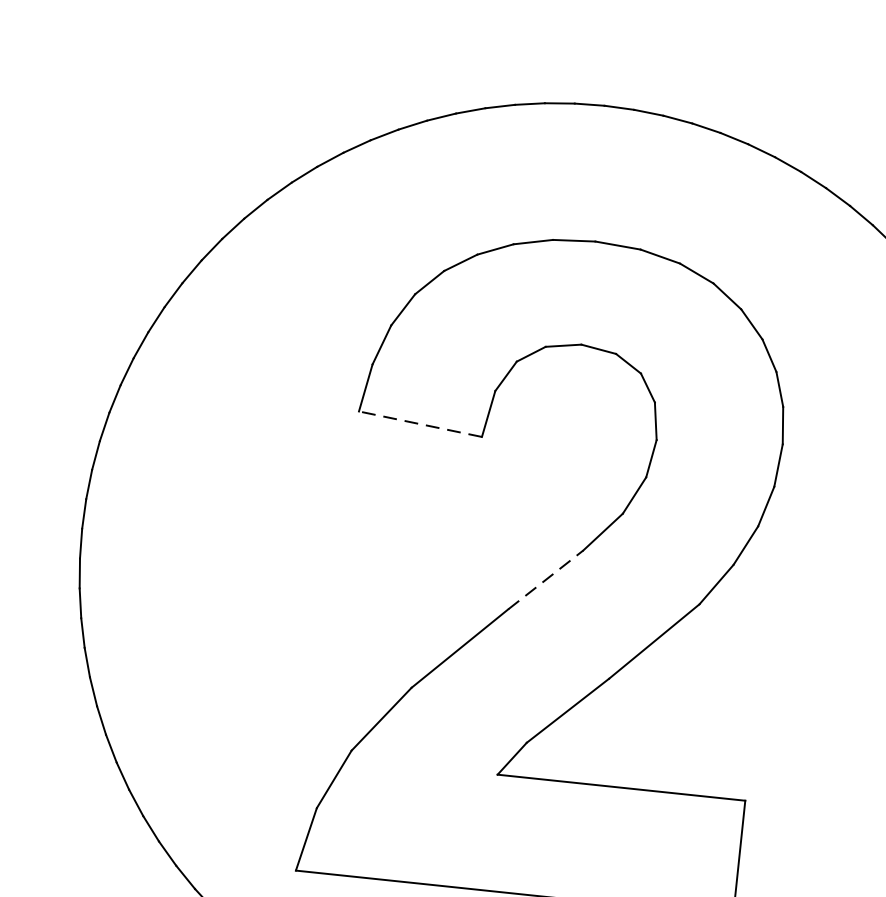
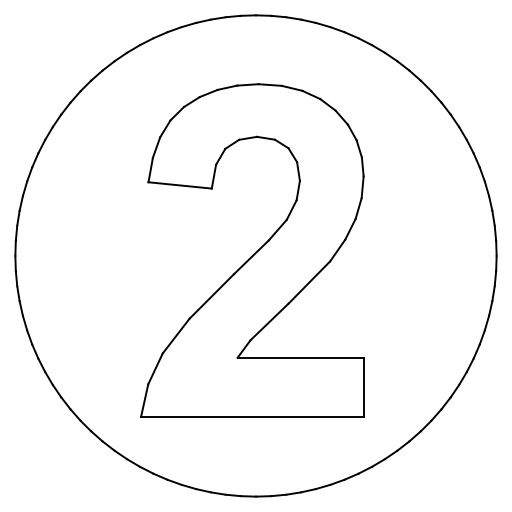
line: (421, 424) -> (180, 185), dashed -> solid
line: (545, 578) -> (251, 256), dashed -> solid

